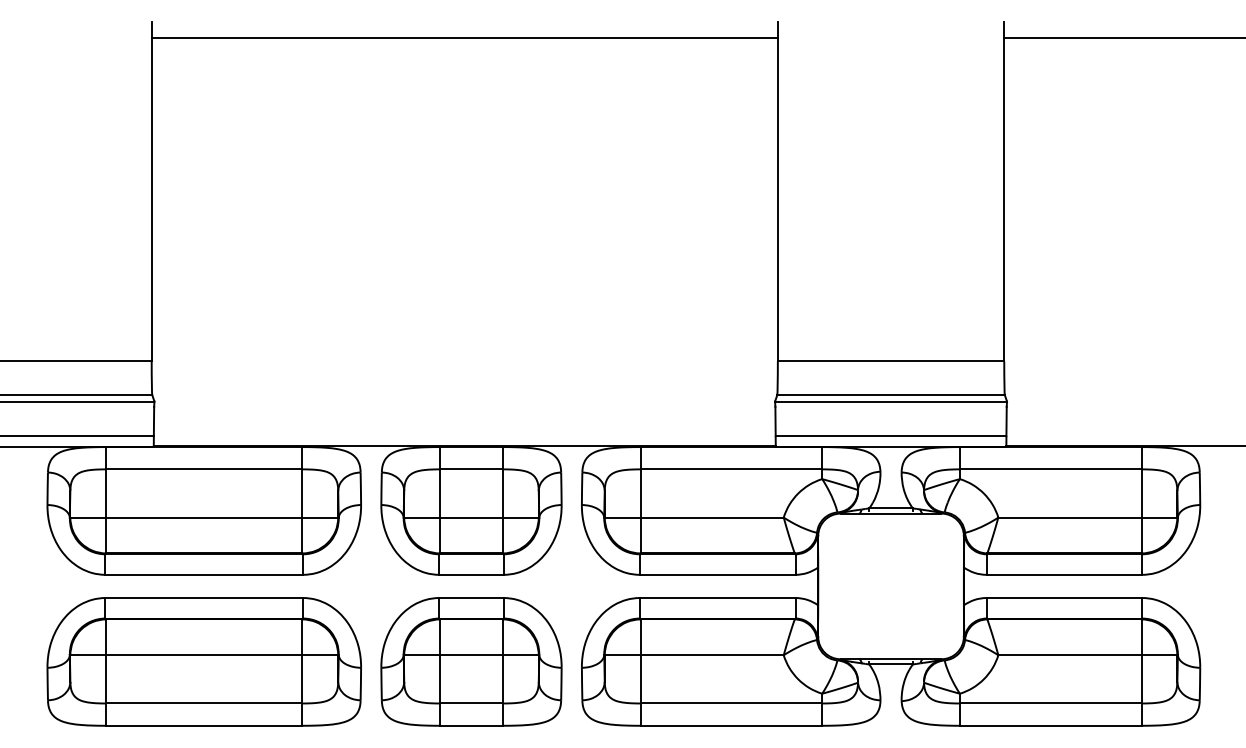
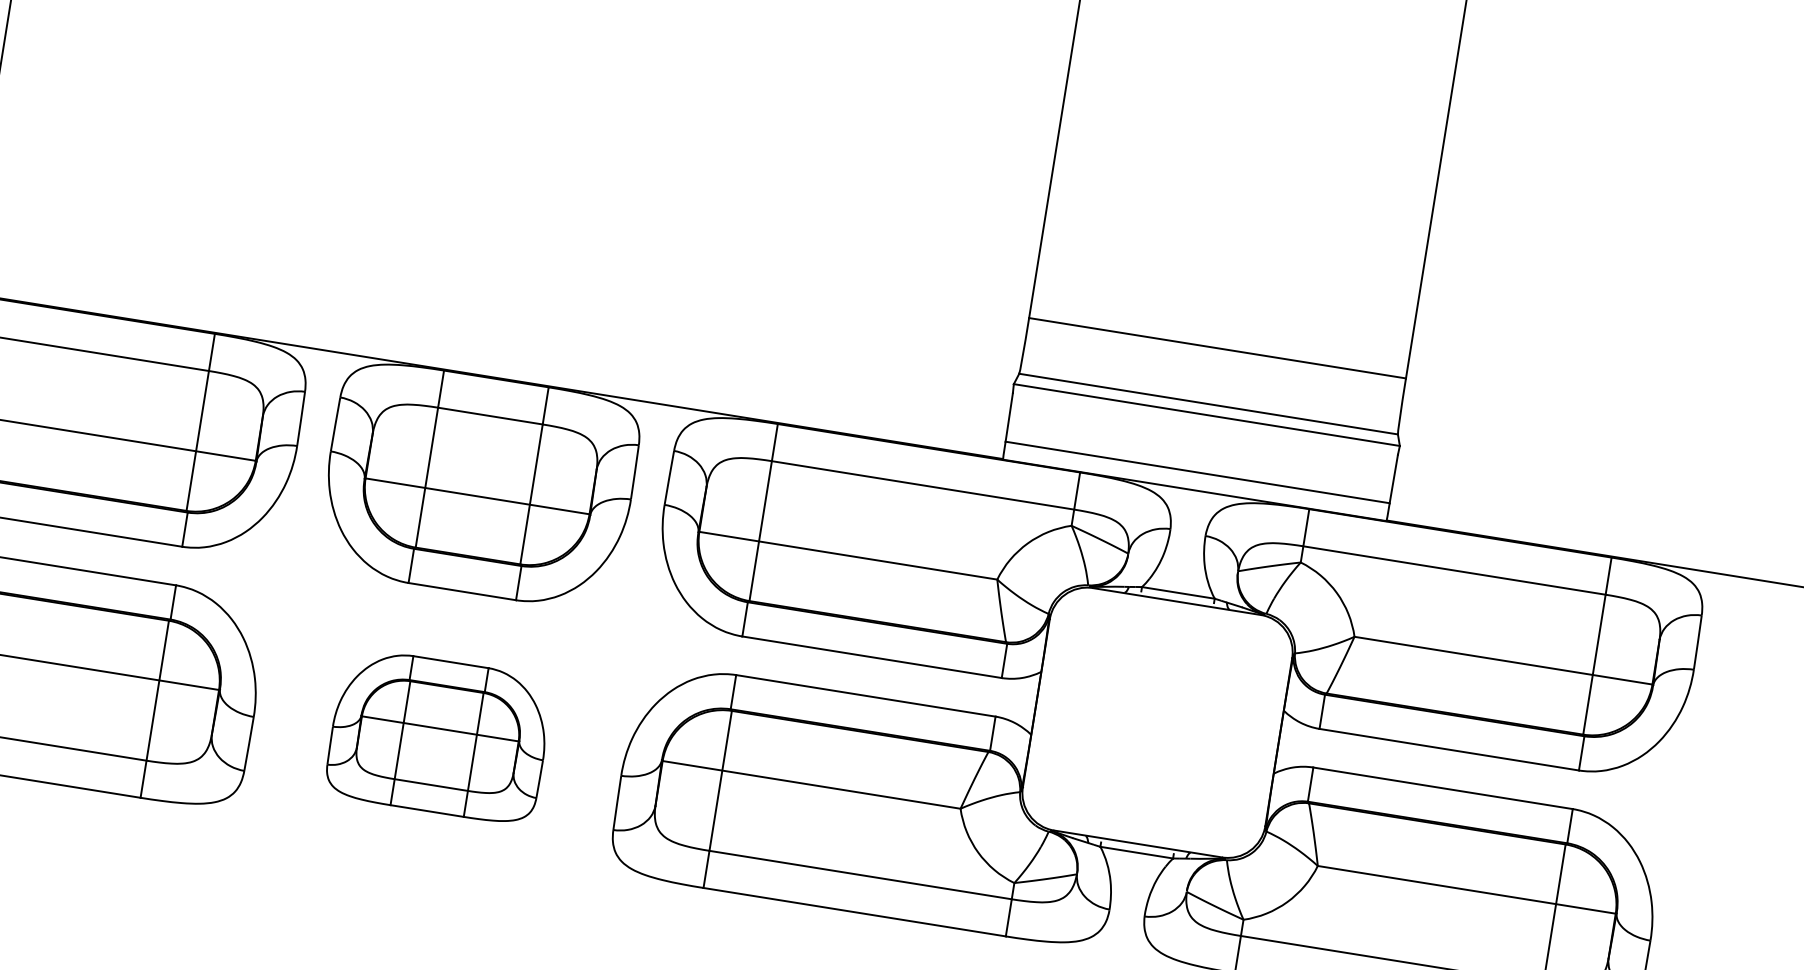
part: (471, 661) -> (439, 735), size x0.7

